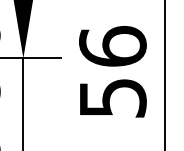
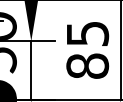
text: (112, 71) -> (87, 49), 56 -> 85

